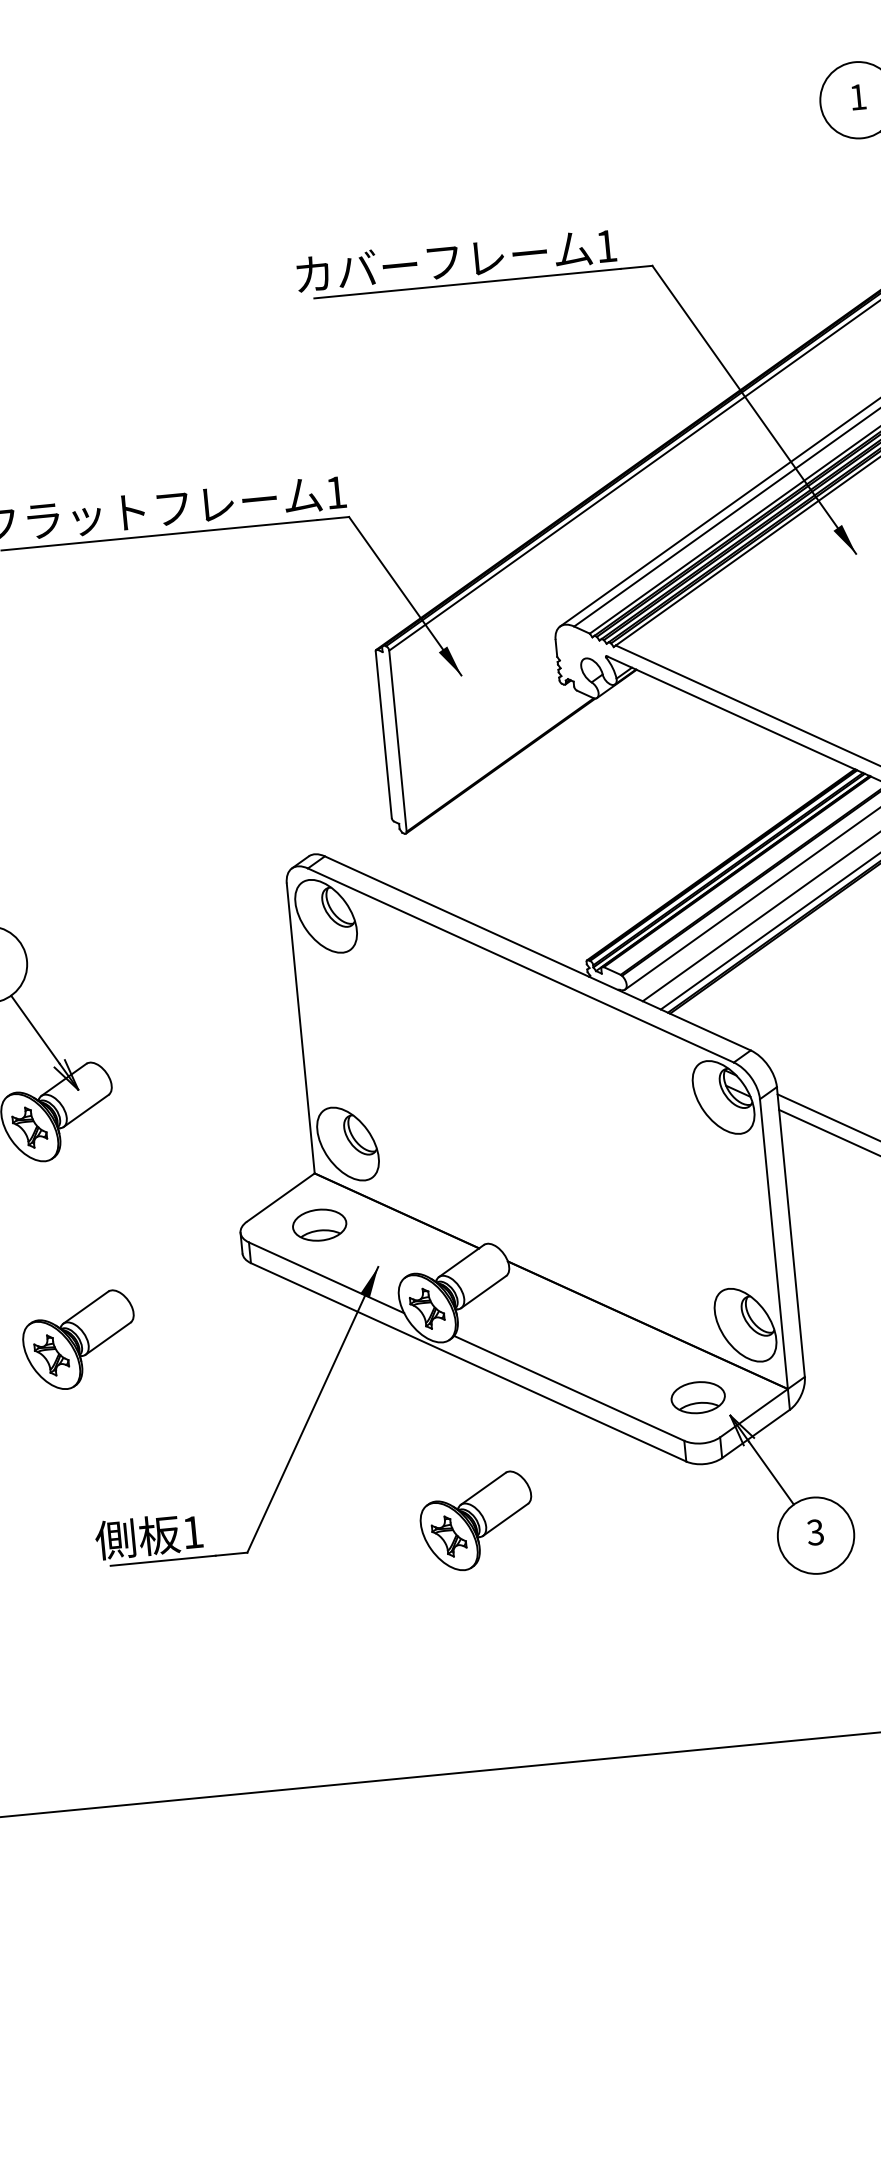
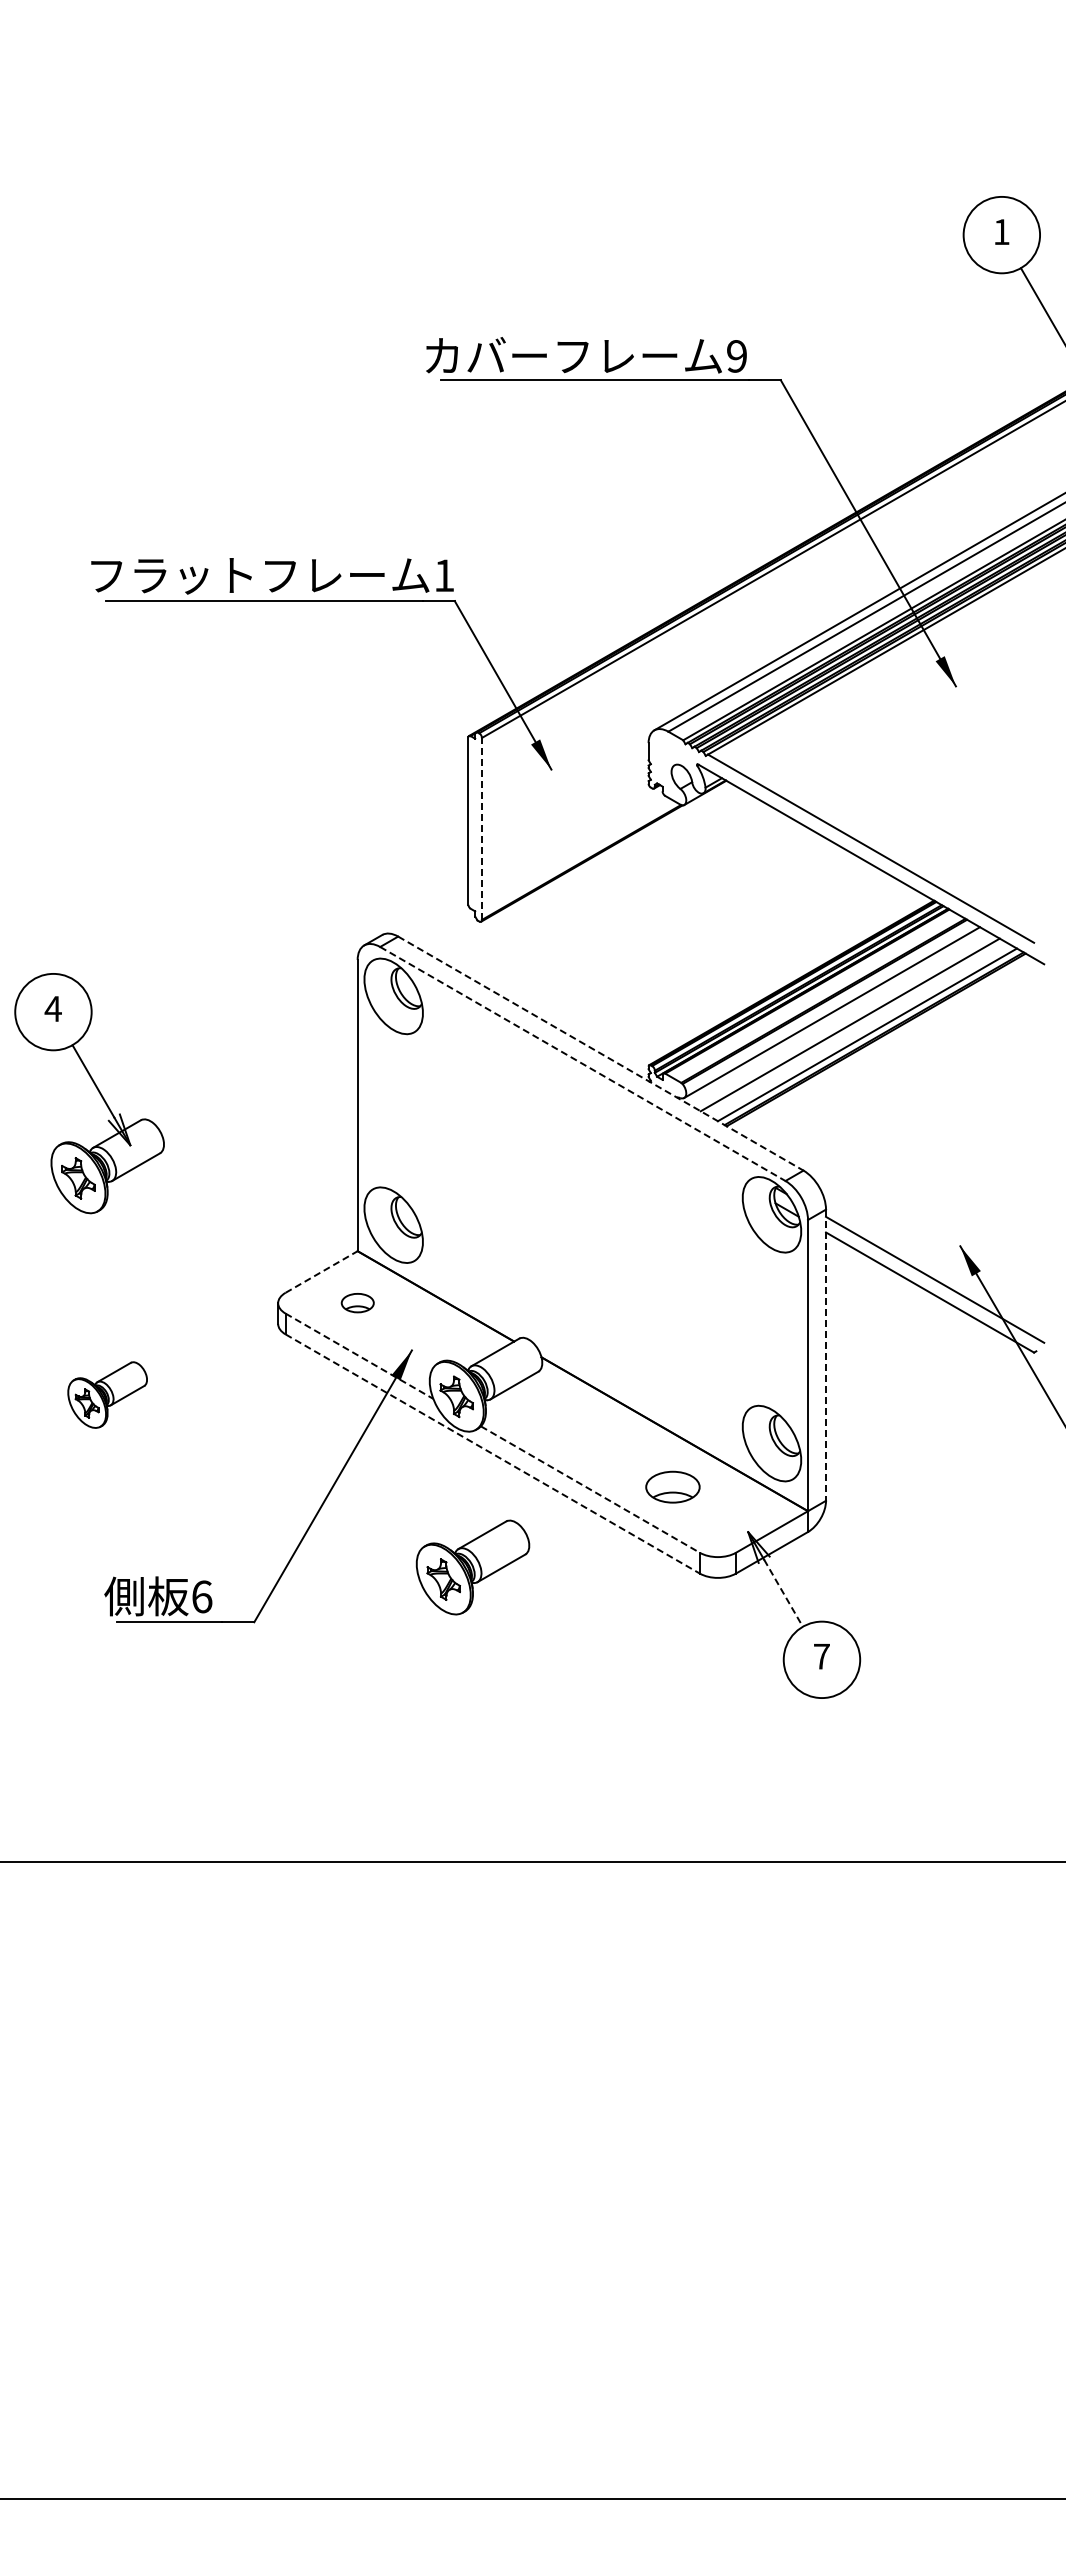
text: (606, 246) -> (736, 356), 1 -> 9
line: (397, 740) -> (481, 828), solid -> dashed
line: (538, 953) -> (601, 1053), solid -> dashed
line: (521, 965) -> (583, 1064), solid -> dashed
line: (280, 1198) -> (321, 1272), solid -> dashed
part: (319, 1224) -> (357, 1302), size x0.6
line: (791, 1232) -> (826, 1355), solid -> dashed
line: (326, 1278) -> (359, 1356), solid -> dashed
part: (79, 1340) -> (107, 1394), size x0.7
line: (469, 1362) -> (493, 1454), solid -> dashed
line: (569, 1388) -> (590, 1489), solid -> dashed
part: (697, 1397) -> (672, 1486), moved
line: (771, 1473) -> (783, 1593), solid -> dashed
part: (476, 1521) -> (472, 1567), moved
text: (193, 1531) -> (202, 1596), 1 -> 6
text: (815, 1532) -> (821, 1656), 3 -> 7

